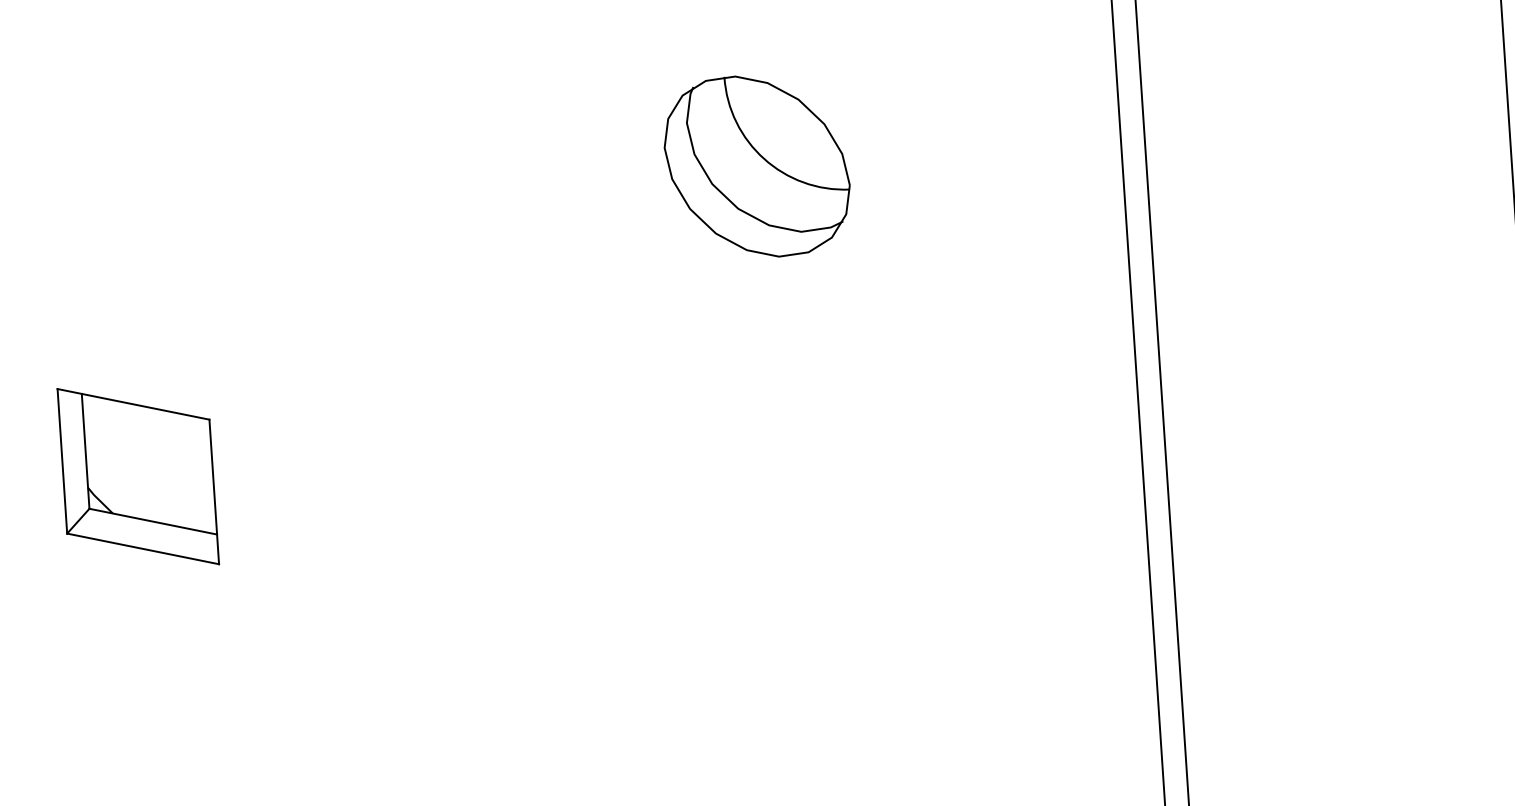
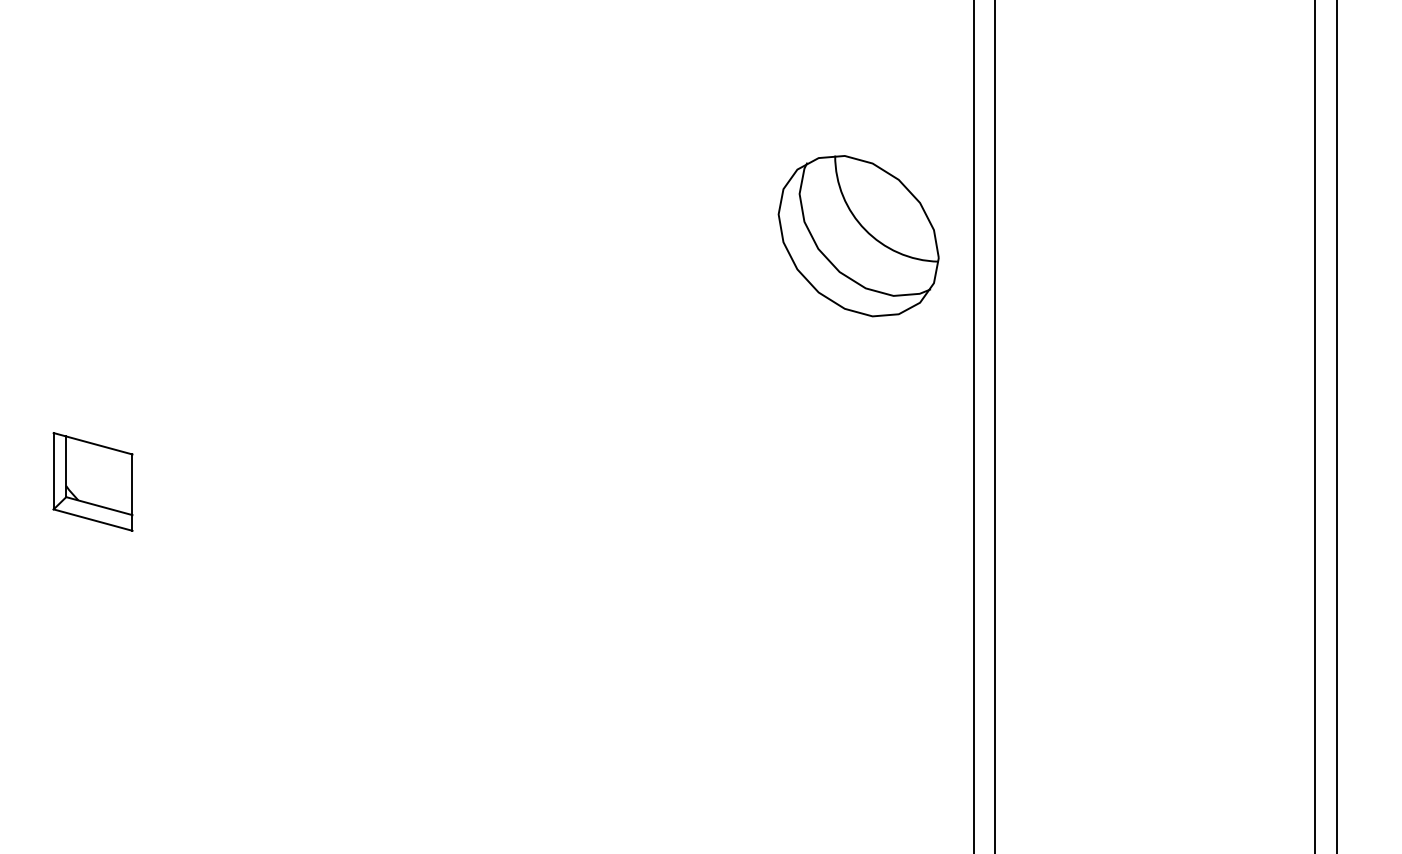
part: (757, 166) -> (858, 236), moved
part: (137, 476) -> (92, 481), size x0.6

